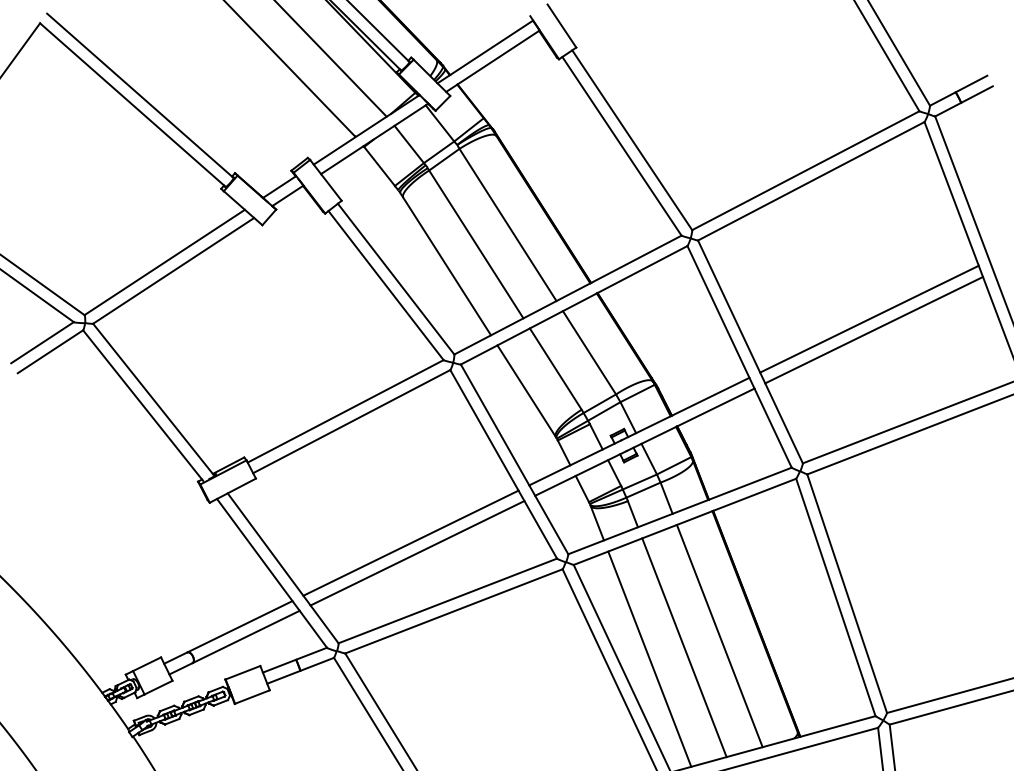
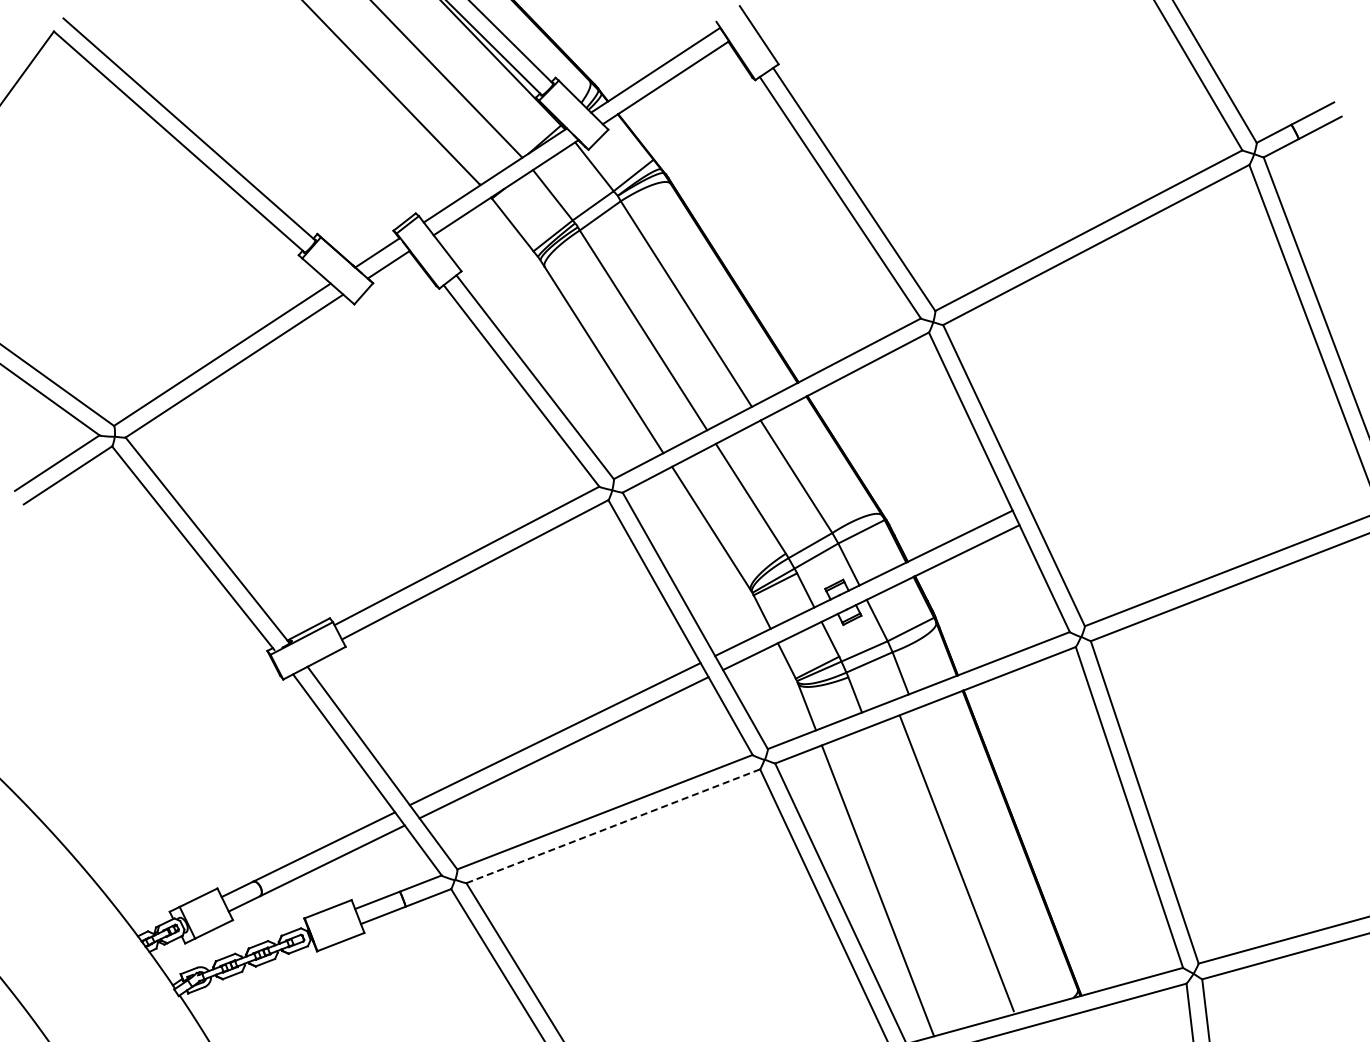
line: (869, 319) -> (1174, 431), removed
line: (874, 330) -> (1181, 446), removed
line: (454, 611) -> (613, 826), solid -> dashed
line: (719, 635) -> (972, 859), removed
line: (684, 647) -> (956, 863), moved

